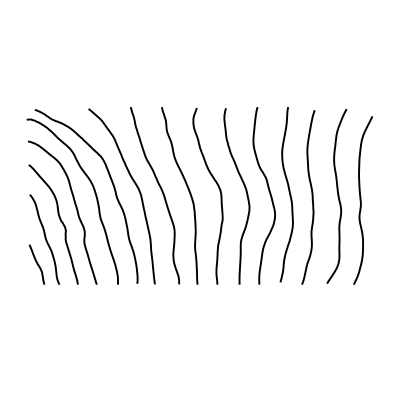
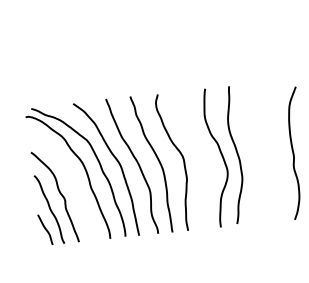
curve: (246, 196) -> (203, 159), removed
curve: (337, 196) -> (274, 152), removed
curve: (311, 197) -> (254, 155), removed
curve: (75, 208) -> (70, 182), removed

